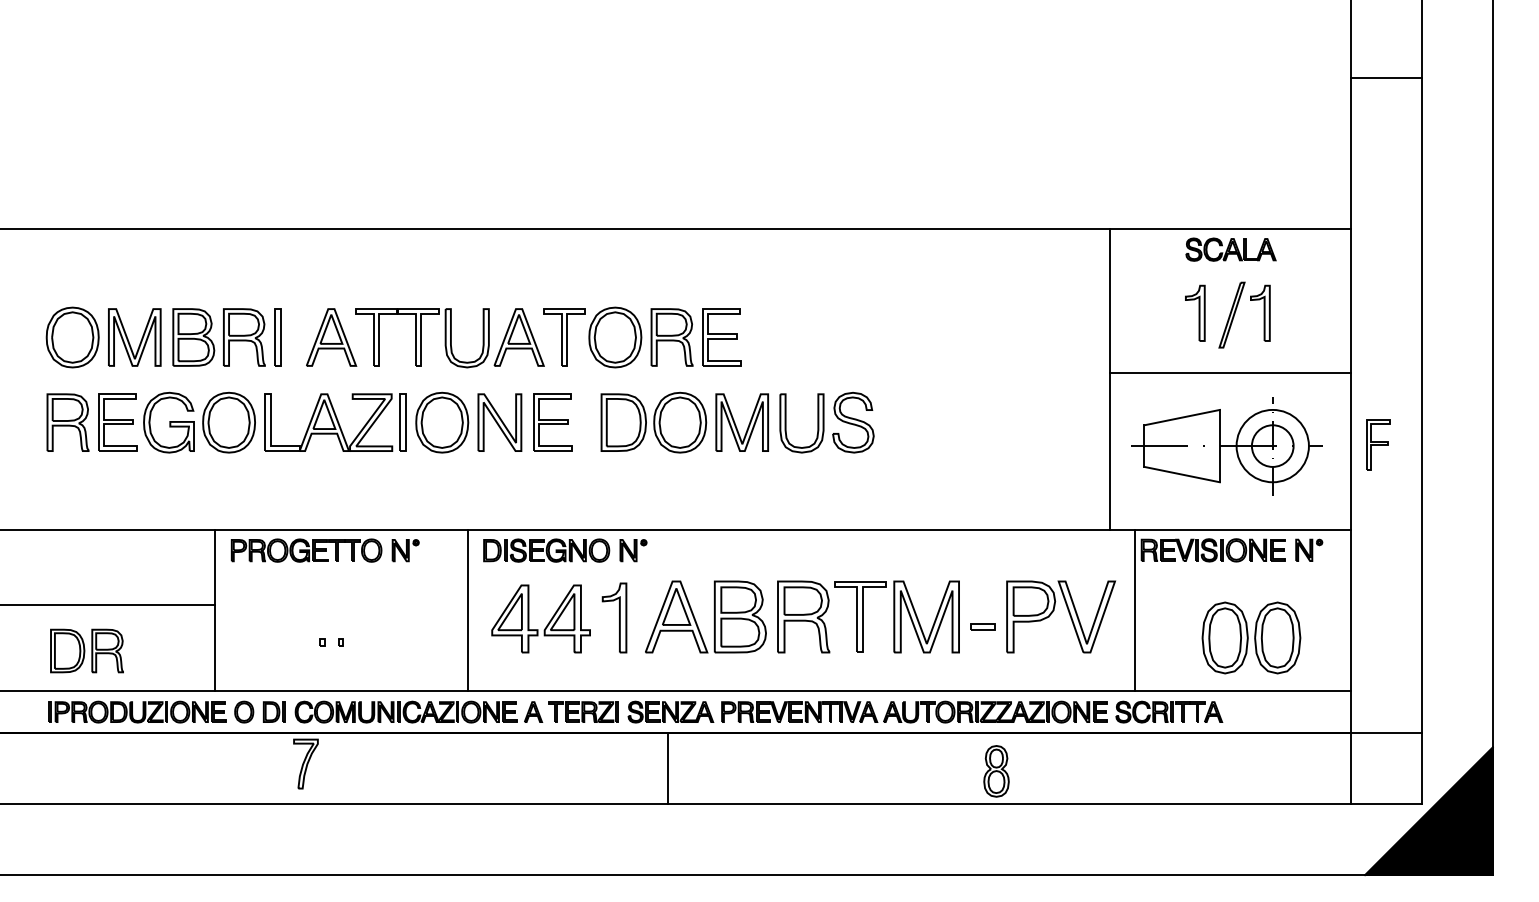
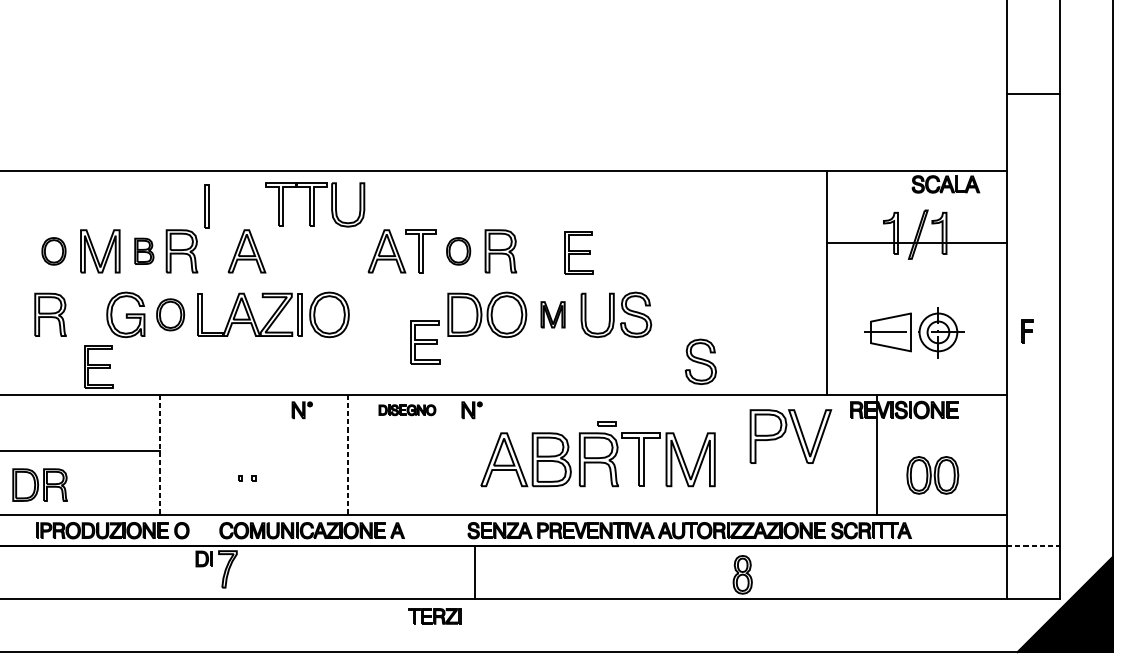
line: (1385, 77) -> (1032, 93), moved
part: (1230, 249) -> (945, 184), moved
part: (72, 337) -> (53, 251), size x0.6
part: (193, 337) -> (144, 251), size x0.6
part: (277, 337) -> (206, 206), moved
part: (615, 337) -> (458, 251), size x0.6
part: (721, 337) -> (578, 252), moved
part: (422, 338) -> (314, 205), moved
line: (1229, 372) -> (916, 242), moved
part: (117, 422) -> (98, 366), moved
part: (228, 422) -> (170, 314), size x0.7
part: (499, 422) -> (372, 314), removed
part: (552, 422) -> (425, 342), moved
part: (741, 422) -> (552, 314), size x0.6
part: (1378, 444) -> (1027, 331), size x0.6
part: (1226, 446) -> (914, 332), size x0.7
part: (940, 485) -> (700, 361), added
part: (1309, 549) -> (976, 409), removed
part: (306, 550) -> (228, 410), removed
part: (546, 550) -> (407, 410), size x0.6
line: (215, 609) -> (160, 454), solid -> dashed
line: (467, 609) -> (348, 454), solid -> dashed
line: (1135, 610) -> (877, 454), moved
part: (1068, 613) -> (796, 434), moved
part: (614, 617) -> (457, 460), removed
part: (548, 622) -> (408, 463), removed
part: (982, 626) -> (607, 423), moved
part: (1251, 637) -> (932, 475), size x0.7
part: (86, 650) -> (39, 484), moved
part: (273, 711) -> (203, 558), moved
part: (583, 711) -> (434, 615), moved
line: (1386, 733) -> (1033, 546), solid -> dashed
line: (667, 768) -> (474, 572), moved

